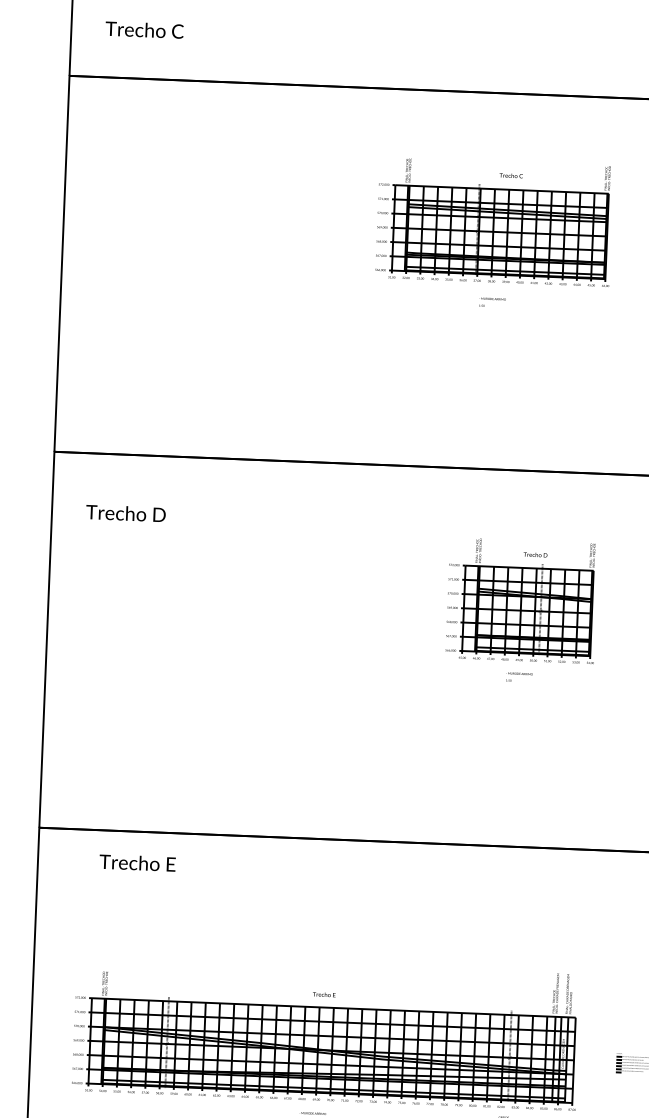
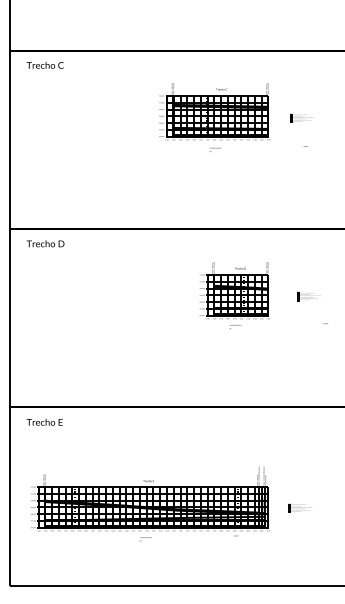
text: (143, 30) -> (44, 65), moved
text: (125, 512) -> (45, 243), moved
text: (137, 863) -> (44, 422), moved

